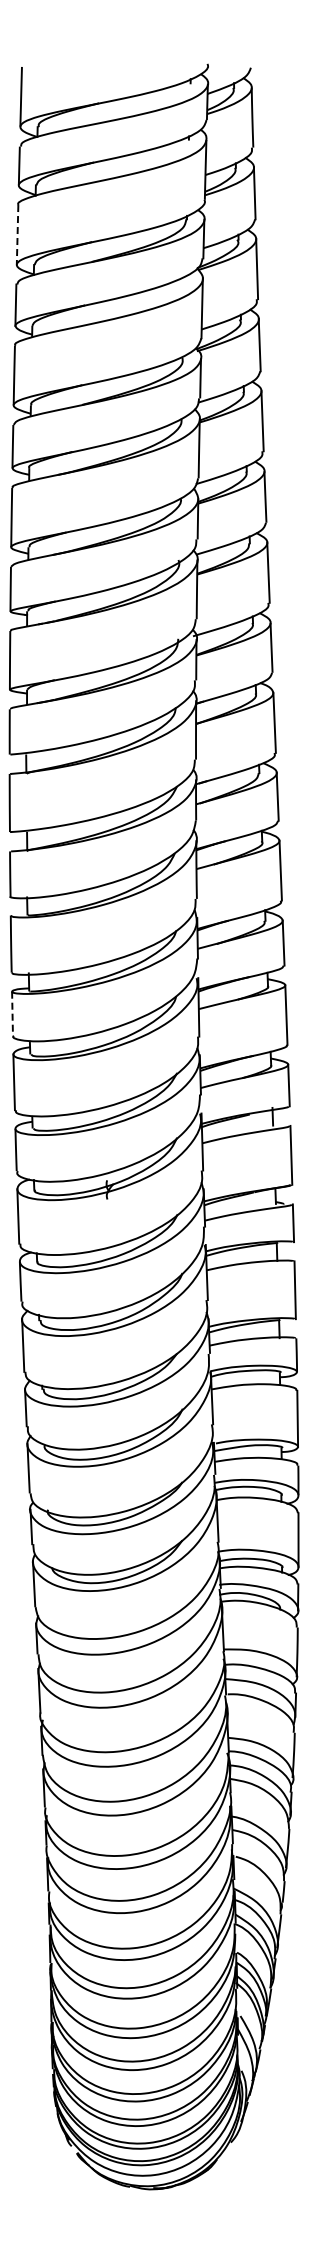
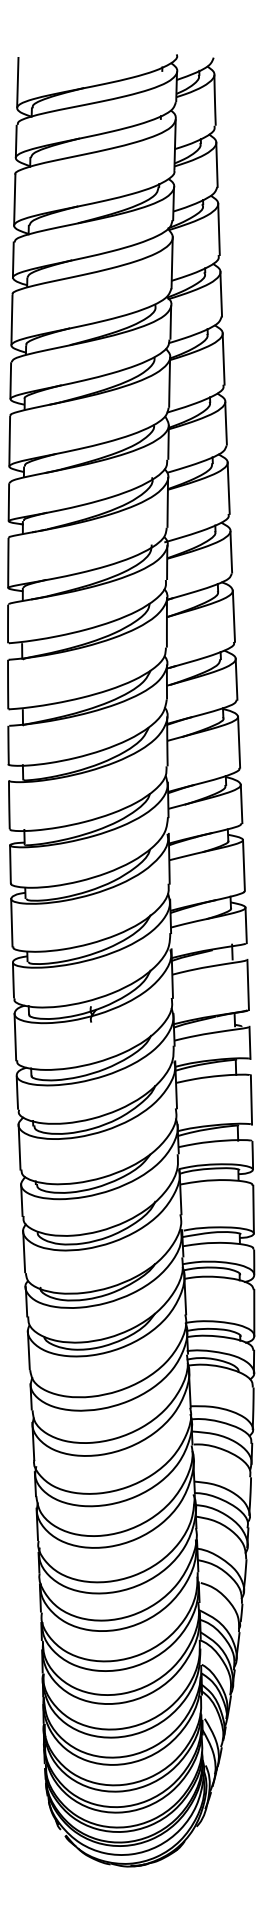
line: (17, 234) -> (14, 199), dashed -> solid
line: (12, 1013) -> (10, 864), dashed -> solid

